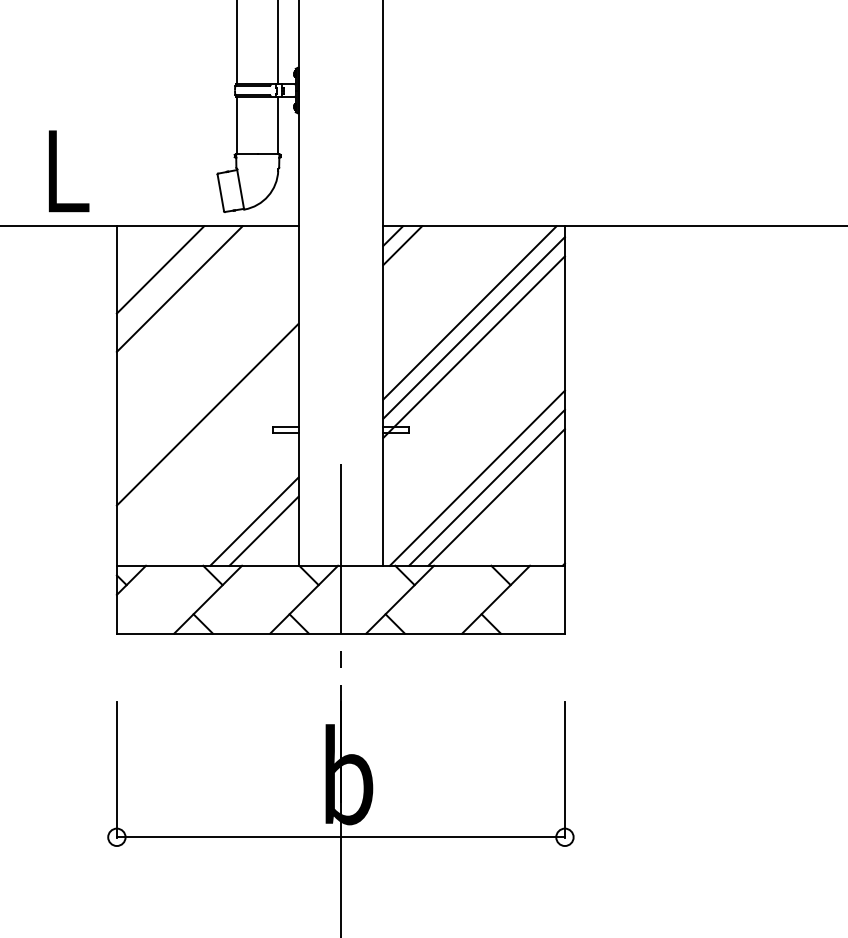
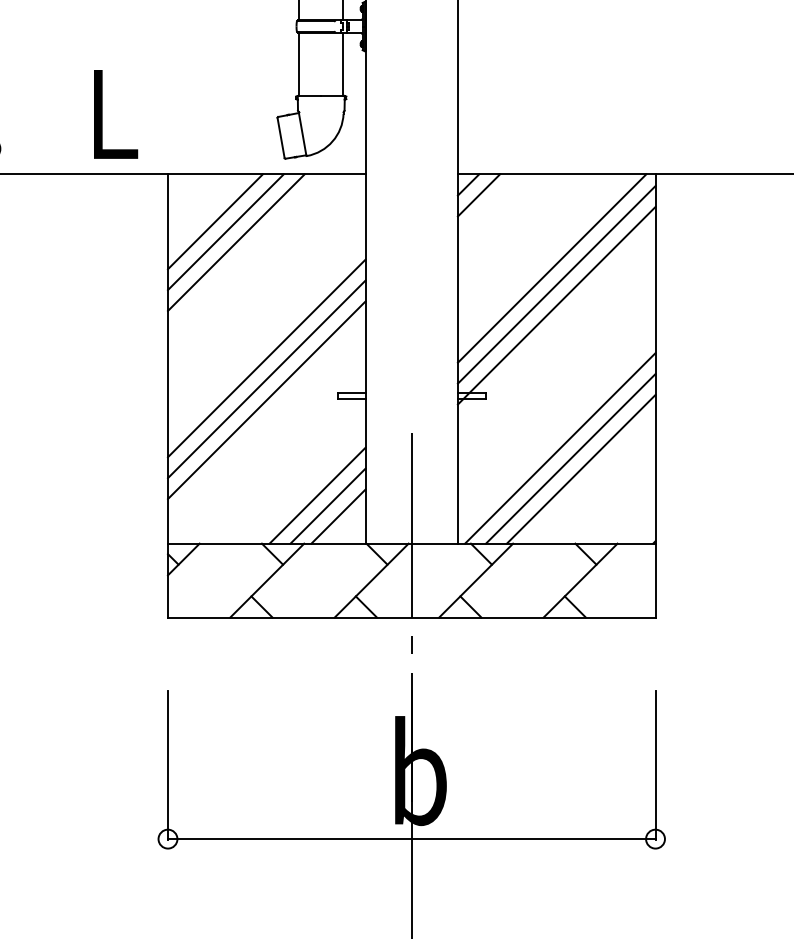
line: (169, 279) -> (225, 232), added
line: (207, 395) -> (266, 358), added
line: (207, 433) -> (266, 399), added
line: (273, 540) -> (338, 516), added

